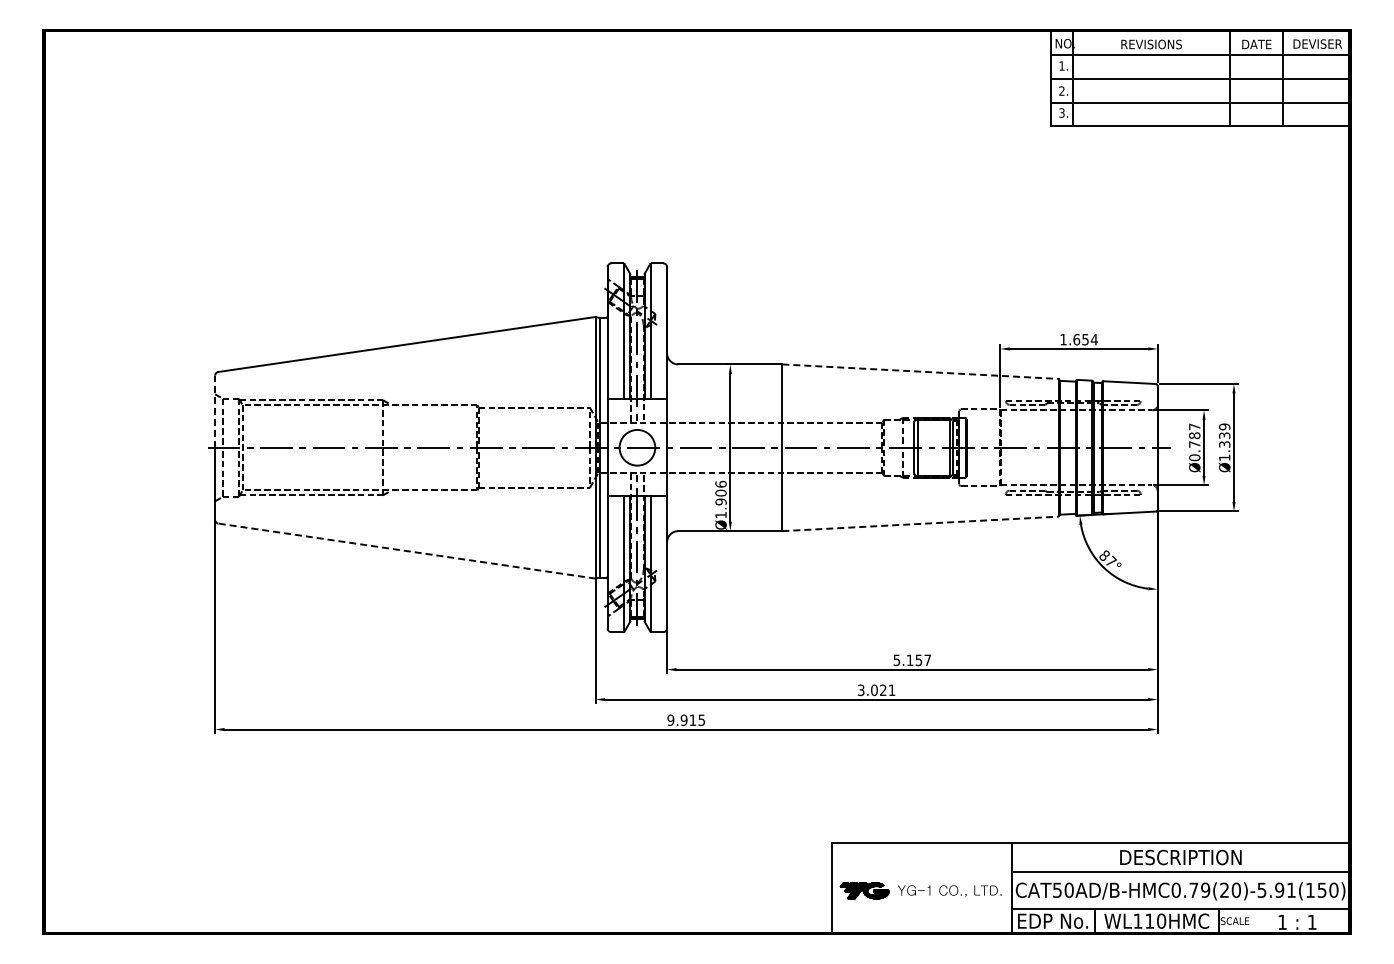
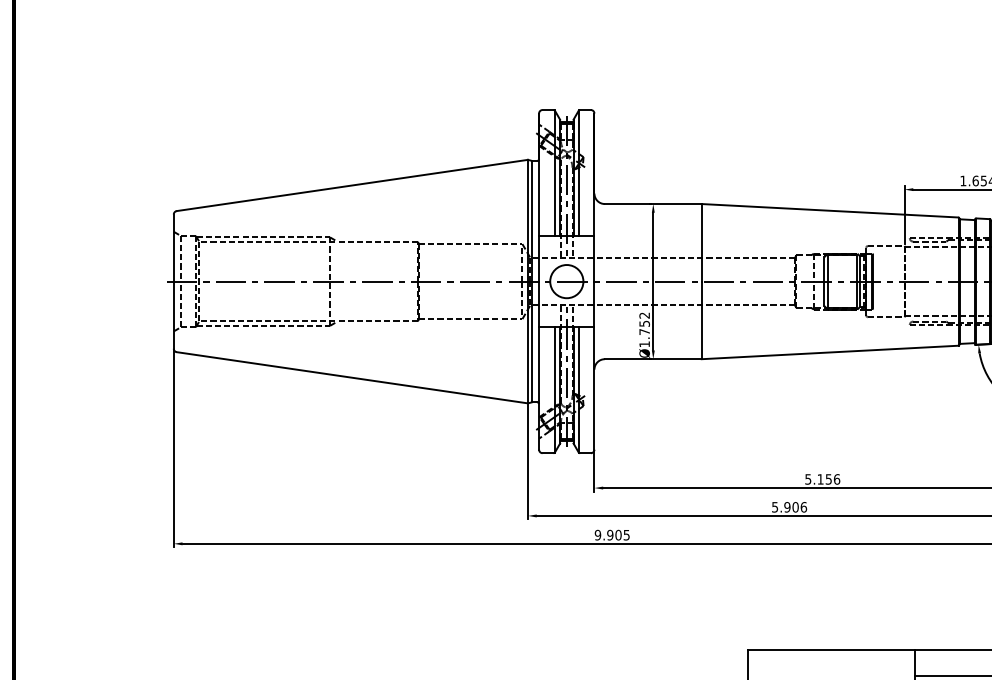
line: (920, 371) -> (830, 210), dashed -> solid
line: (215, 411) -> (174, 247), dashed -> solid
text: (720, 492) -> (644, 323), Ø1.906 -> Ø1.752
line: (920, 523) -> (830, 352), dashed -> solid
line: (407, 551) -> (352, 378), dashed -> solid
text: (927, 660) -> (836, 479), 5.157 -> 5.156
text: (876, 690) -> (789, 507), 3.021 -> 5.906
text: (692, 719) -> (618, 534), 9.915 -> 9.905

